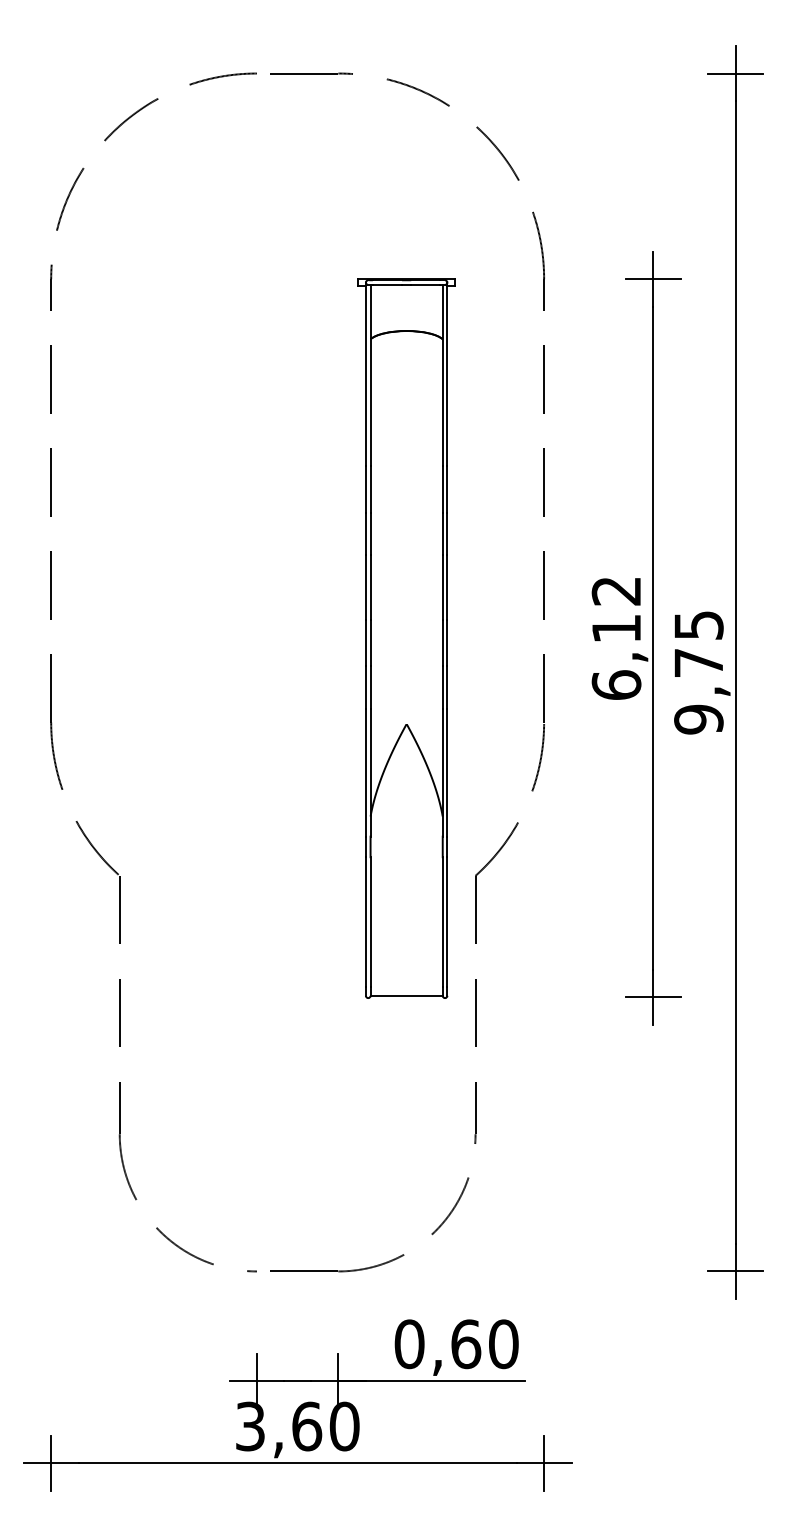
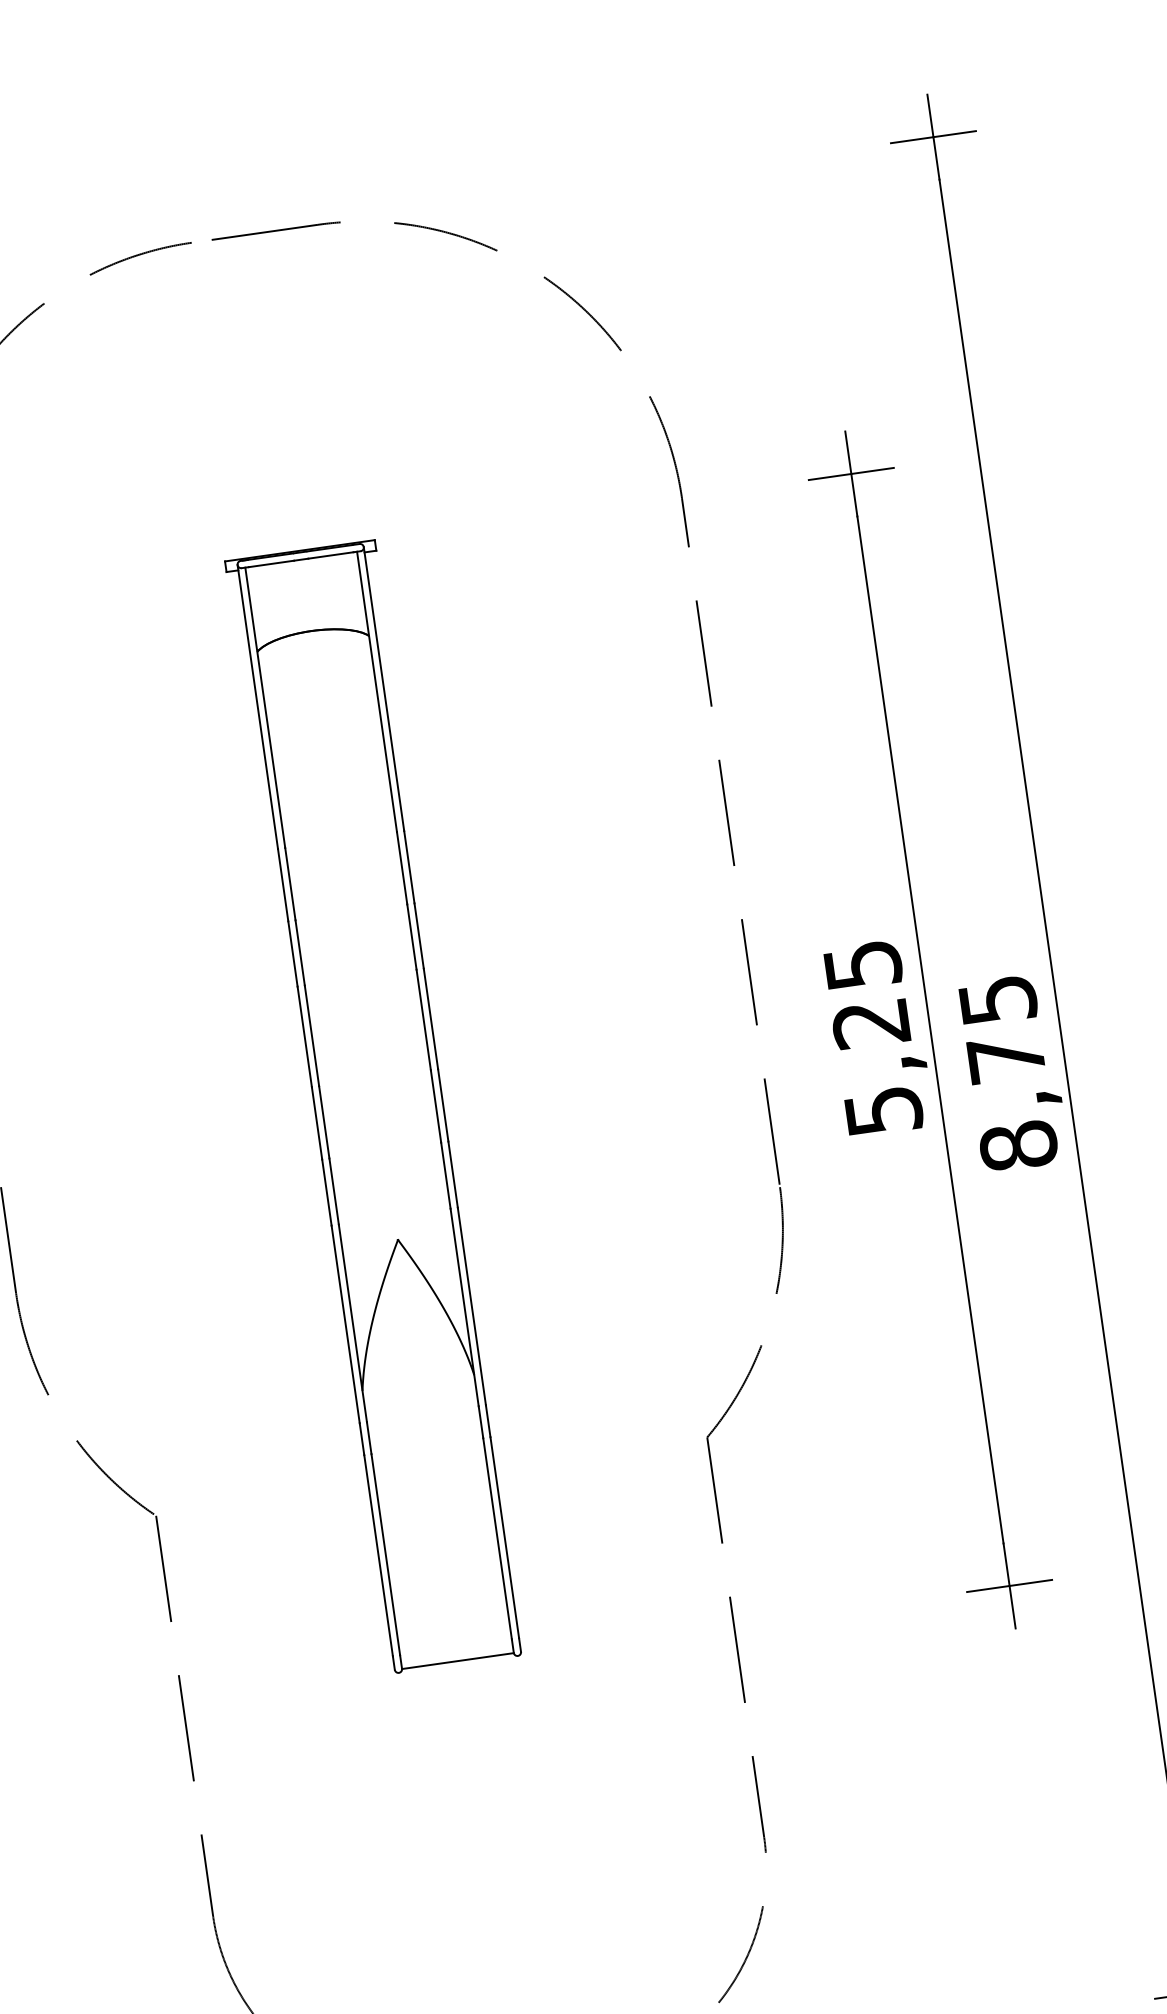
part: (406, 638) -> (378, 1107), moved
text: (616, 638) -> (873, 1038), 6,12 -> 5,25
text: (698, 719) -> (1018, 1146), 9,75 -> 8,75

